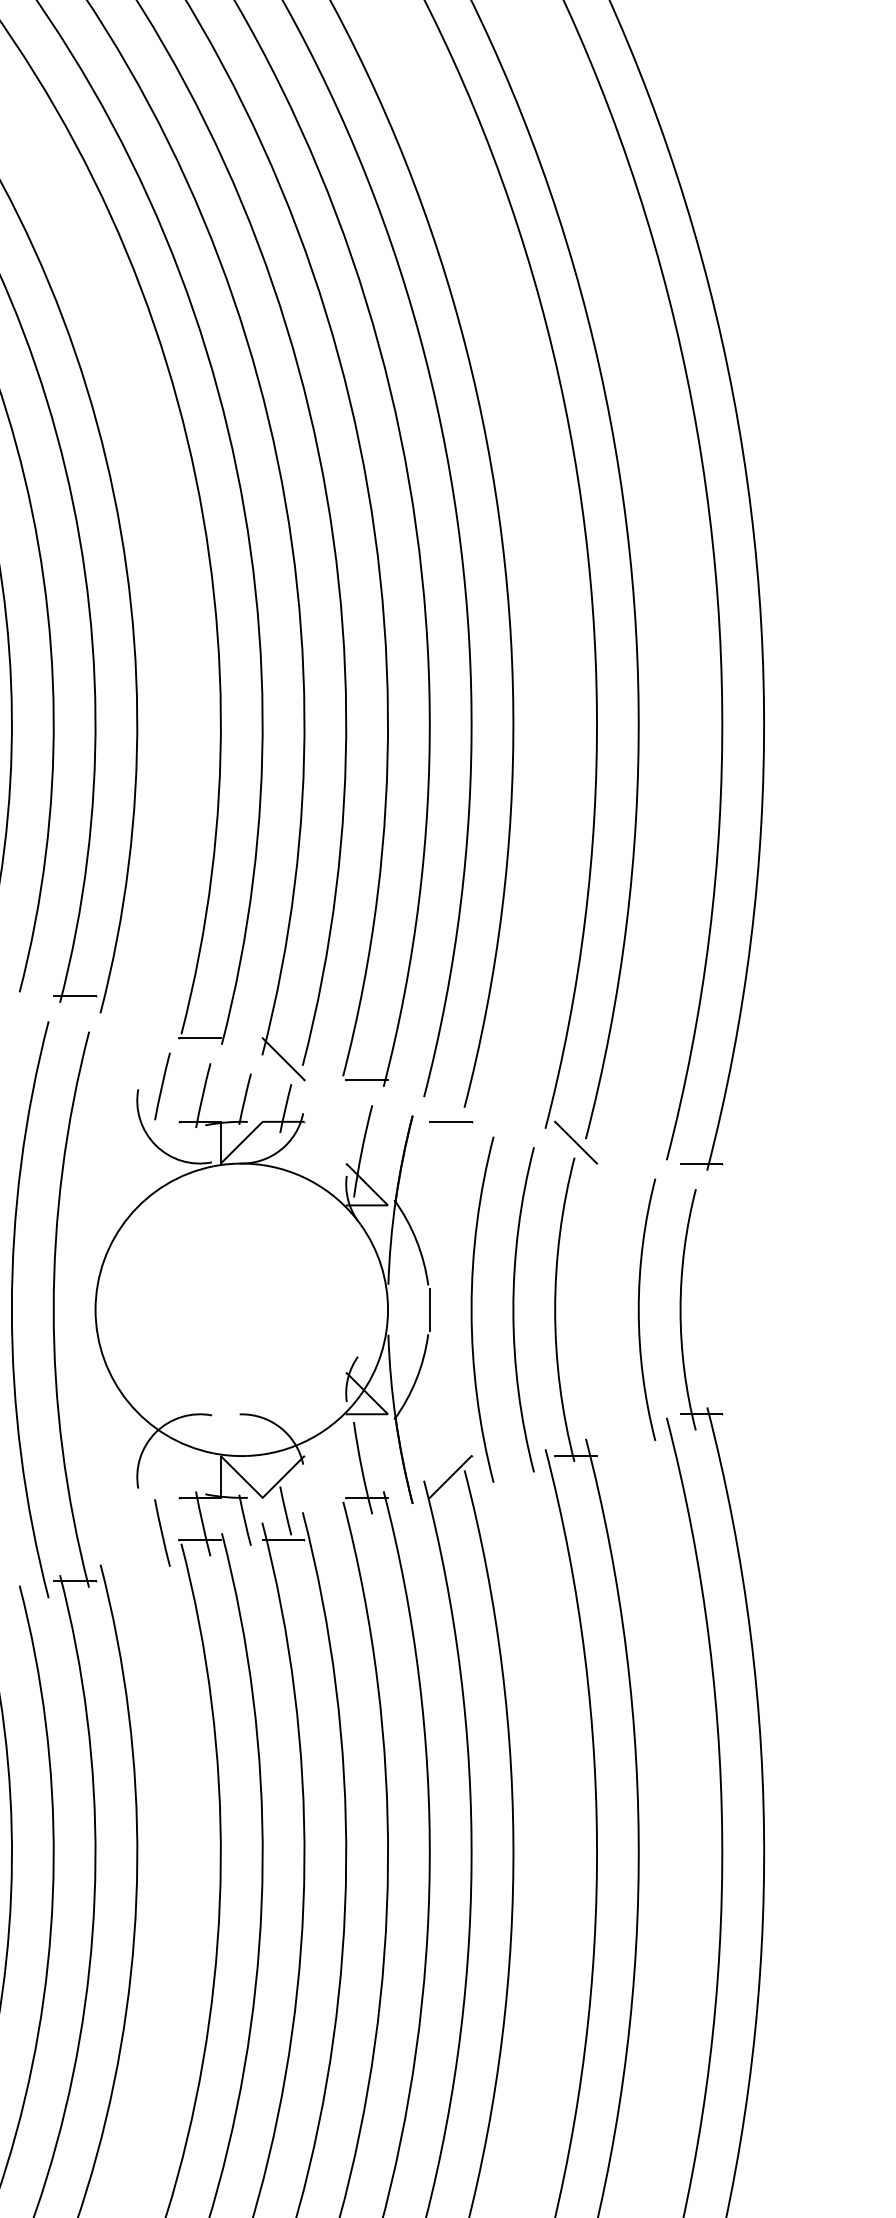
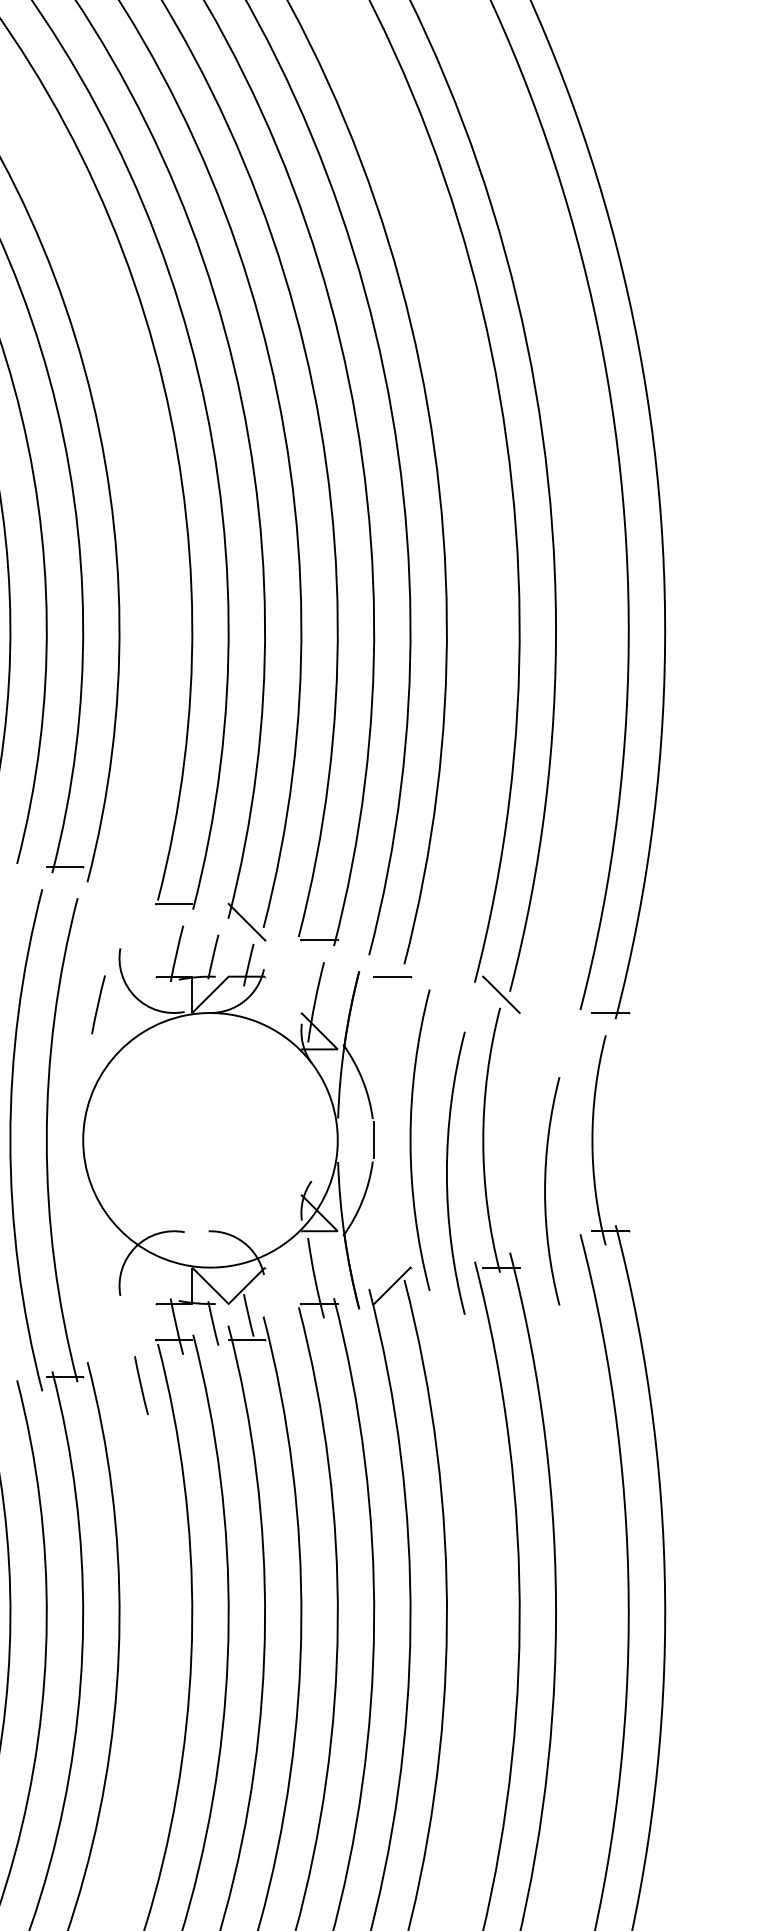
line: (162, 1086) -> (98, 1004), moved
curve: (514, 1308) -> (447, 1172), moved
curve: (639, 1310) -> (545, 1191), moved
line: (162, 1532) -> (141, 1385), moved

